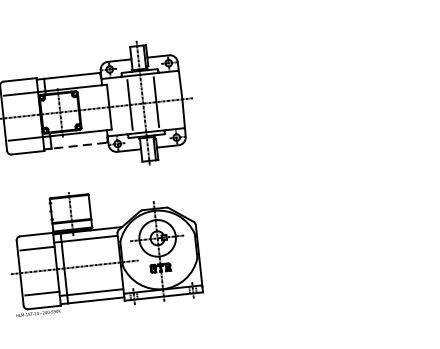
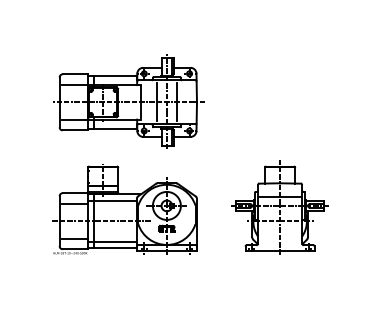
line: (78, 146) -> (114, 129), dashed -> solid
part: (304, 224) -> (279, 207), added

